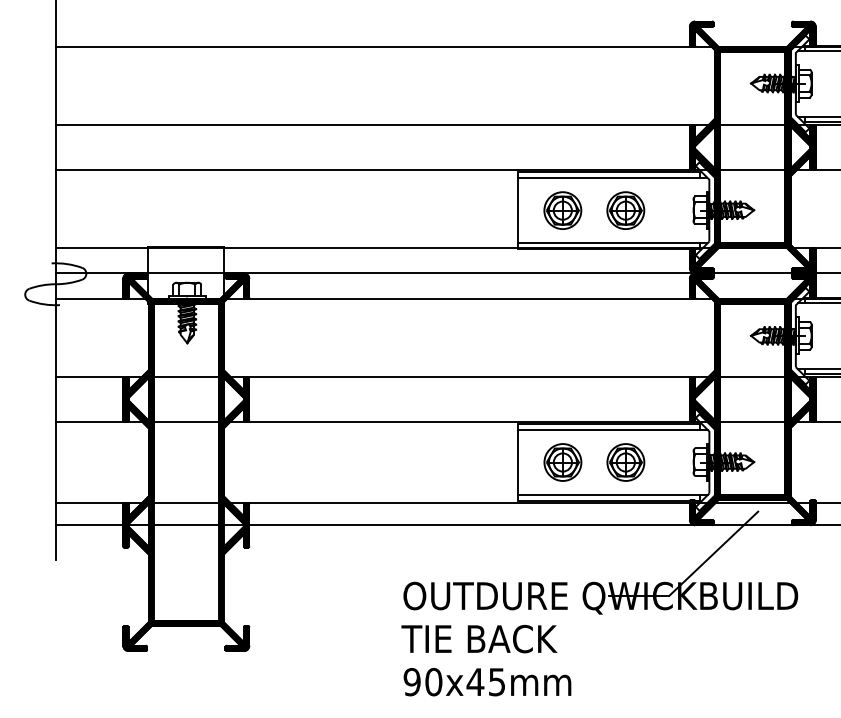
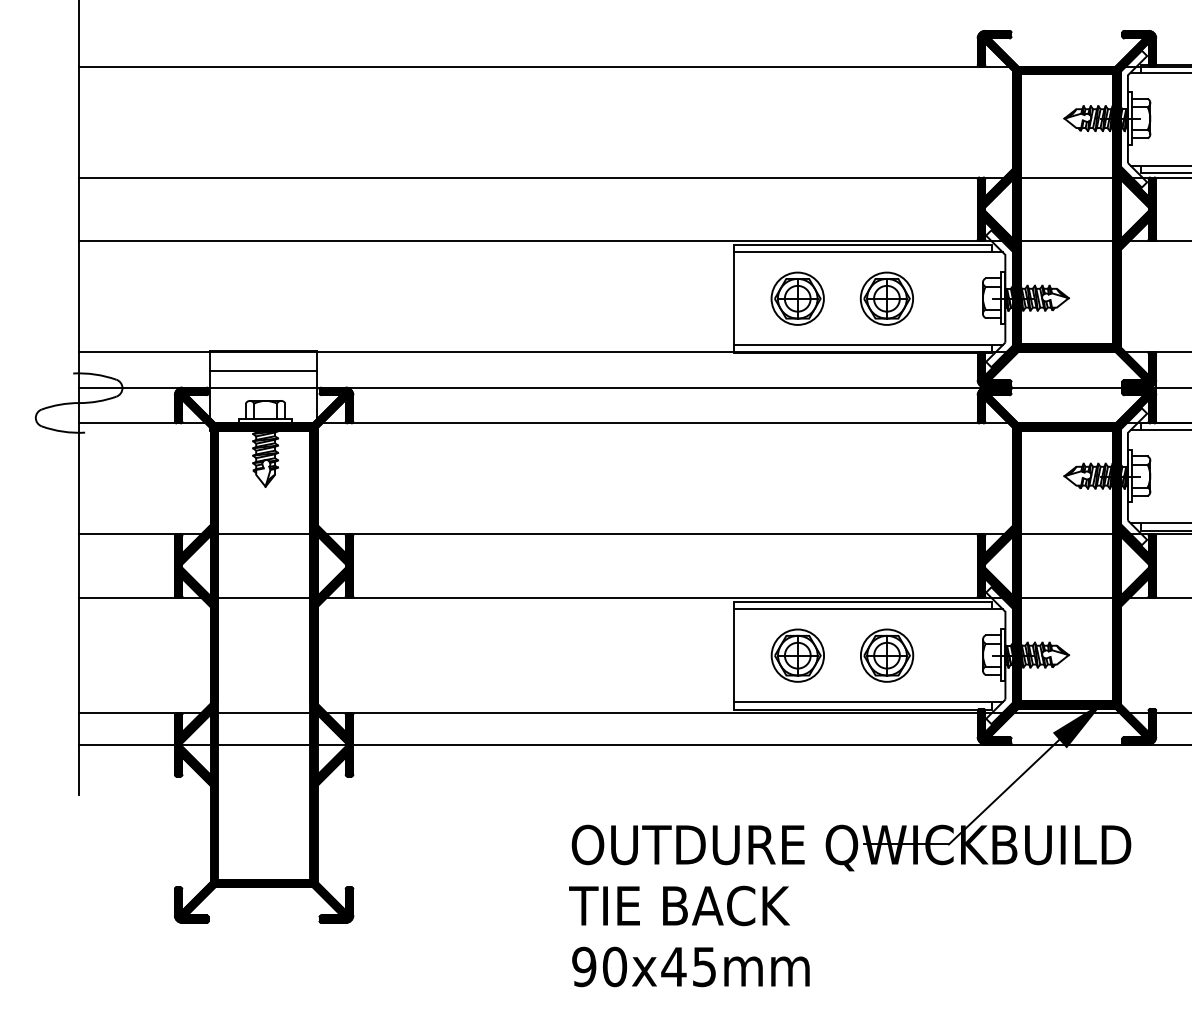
line: (185, 261) -> (262, 370), added
fill: (760, 510) -> (1077, 723), added

